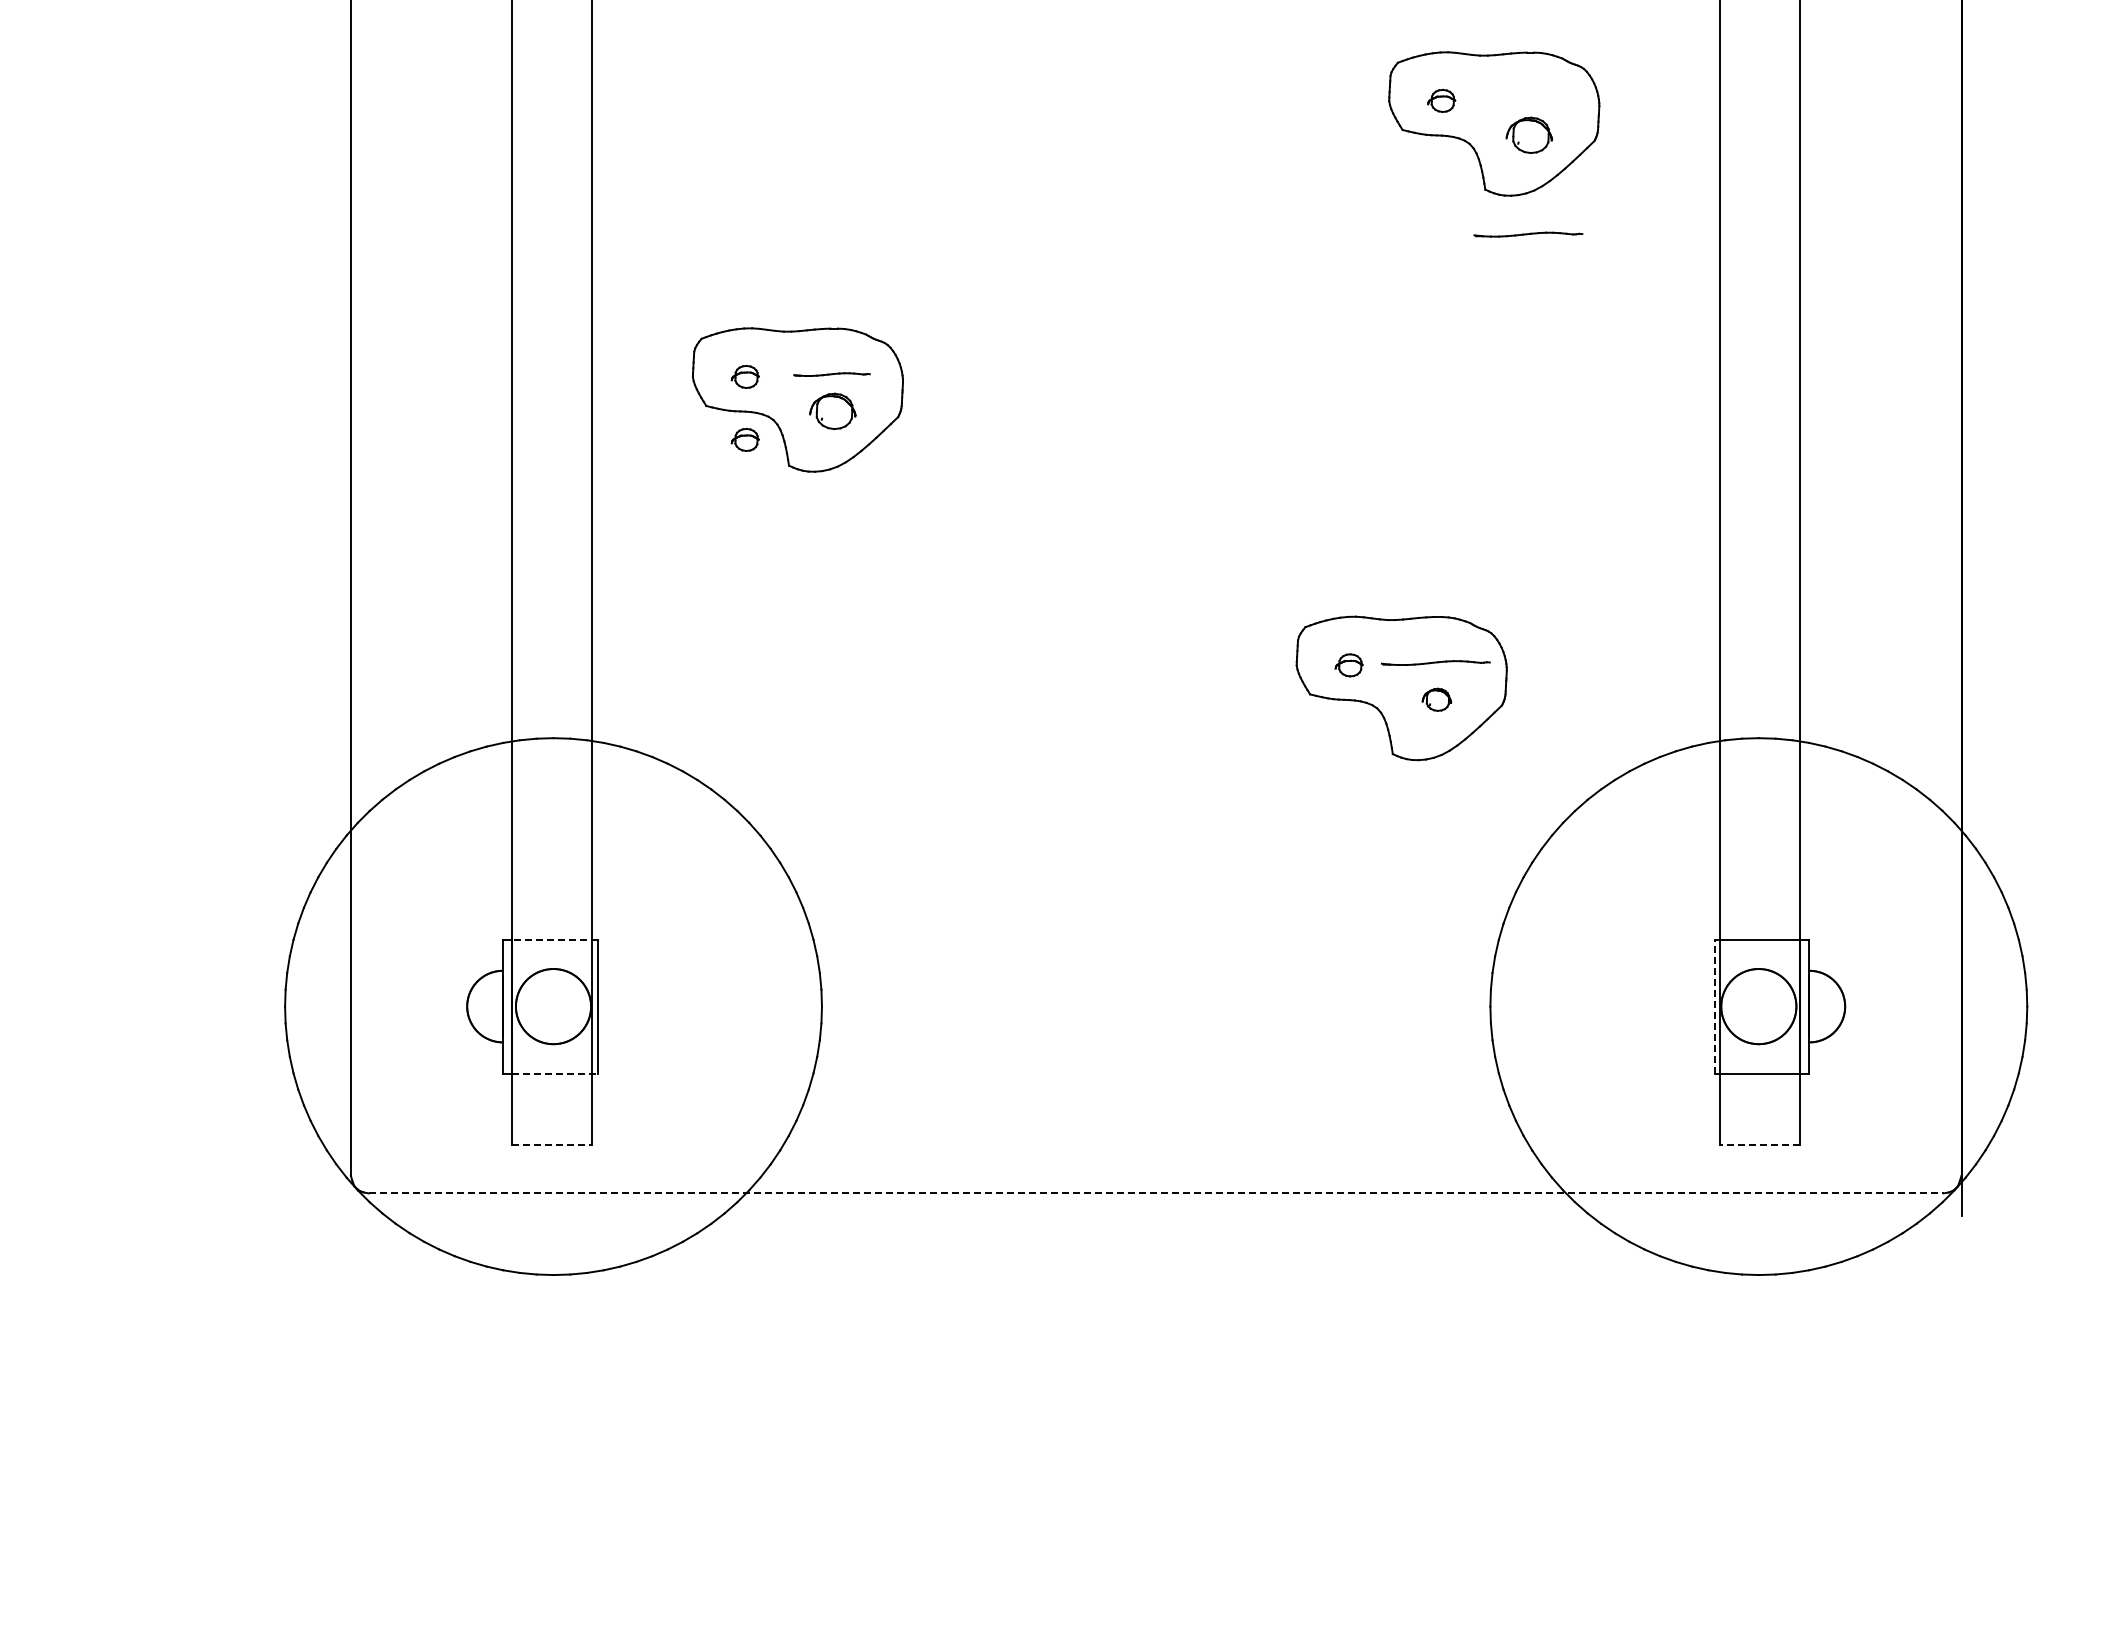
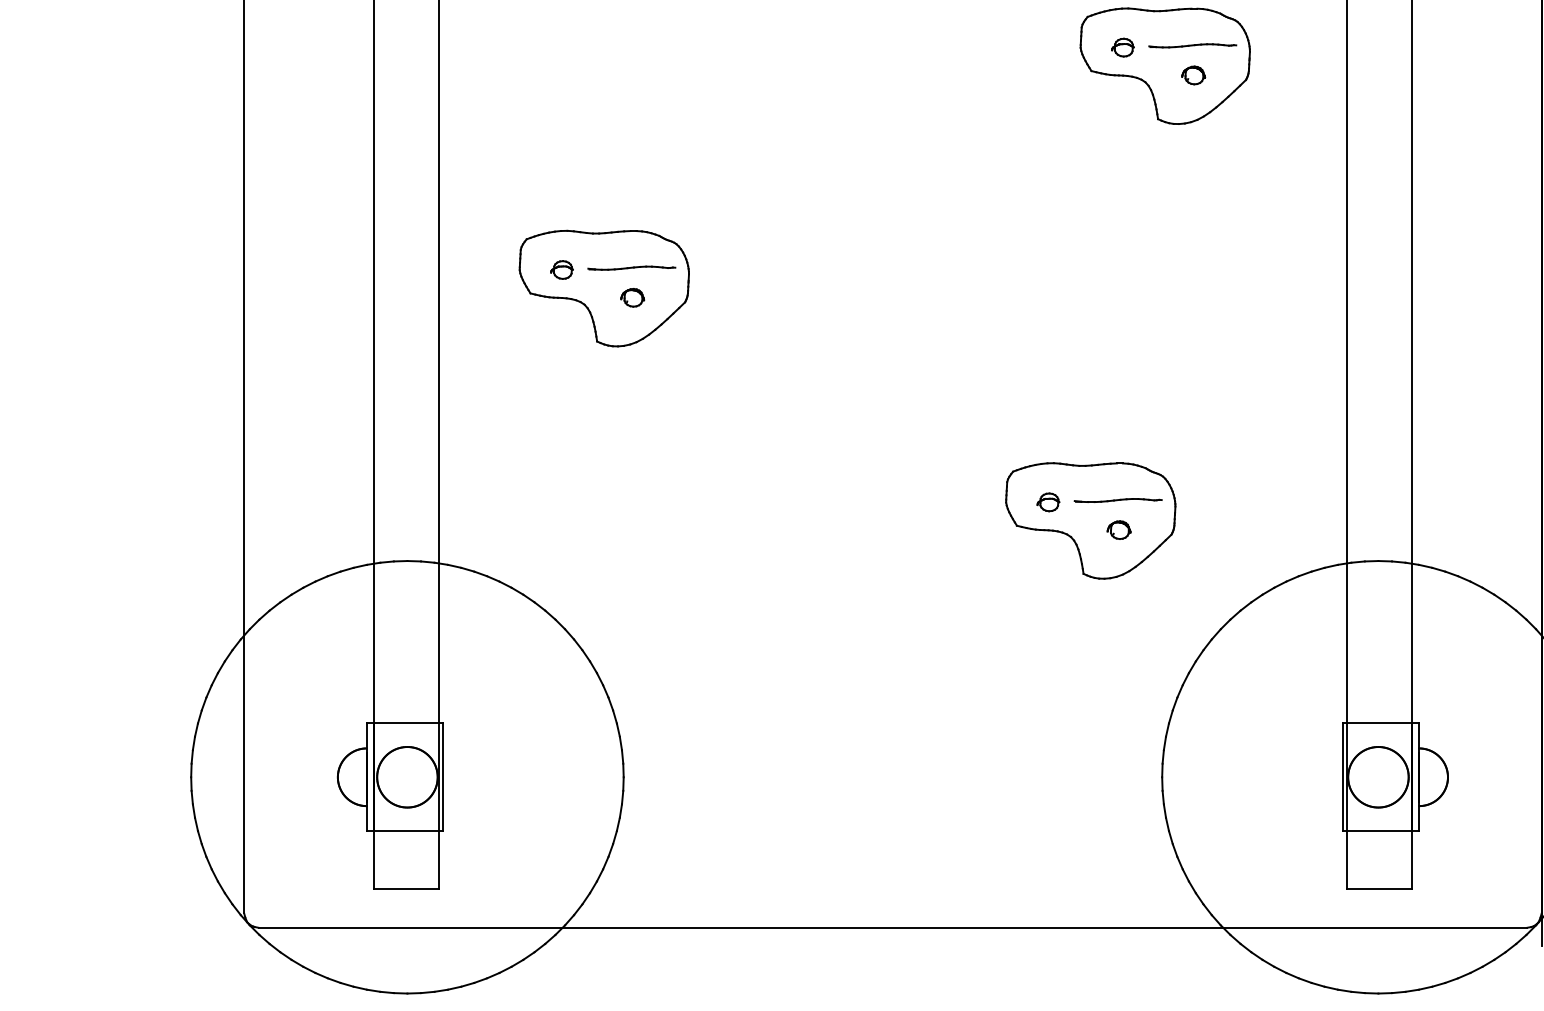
part: (1529, 135) -> (1193, 75), size x0.62
part: (1528, 234) -> (1192, 45), moved
part: (831, 374) -> (631, 268), size x1.43
part: (833, 411) -> (632, 297), size x0.62
part: (744, 439) -> (561, 320), removed
line: (554, 939) -> (408, 723), dashed -> solid
line: (1714, 1006) -> (1342, 777), dashed -> solid
line: (554, 1073) -> (408, 831), dashed -> solid
line: (552, 1145) -> (406, 889), dashed -> solid
line: (1759, 1145) -> (1378, 889), dashed -> solid
line: (1156, 1193) -> (893, 927), dashed -> solid

